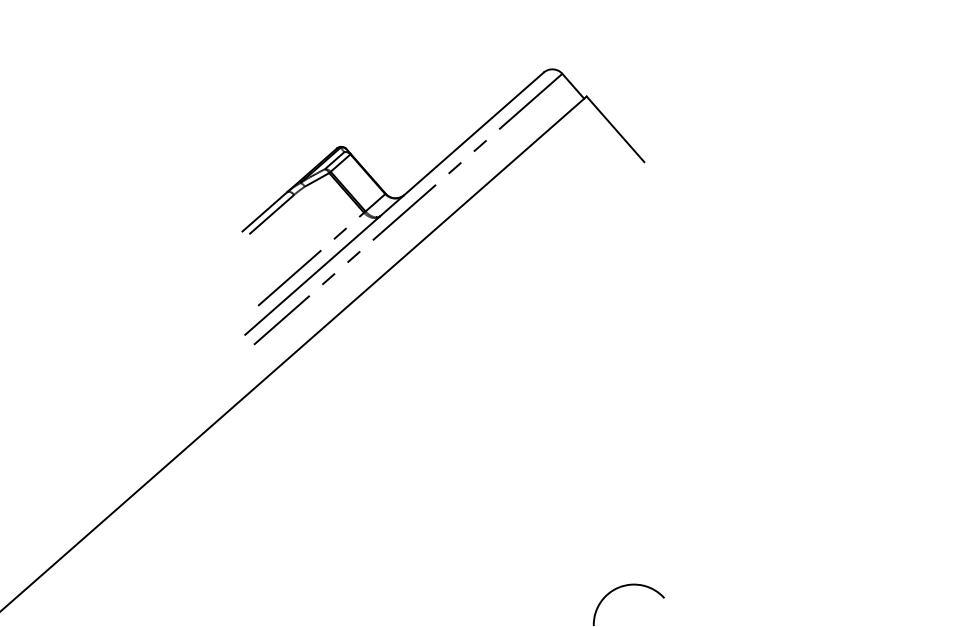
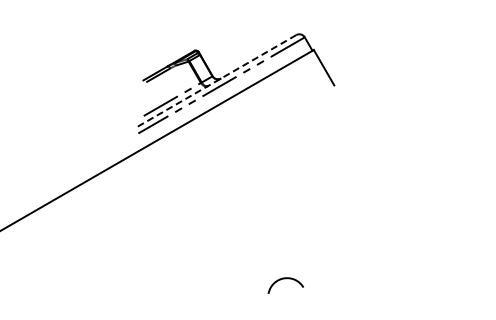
line: (393, 203) -> (215, 81), solid -> dashed

